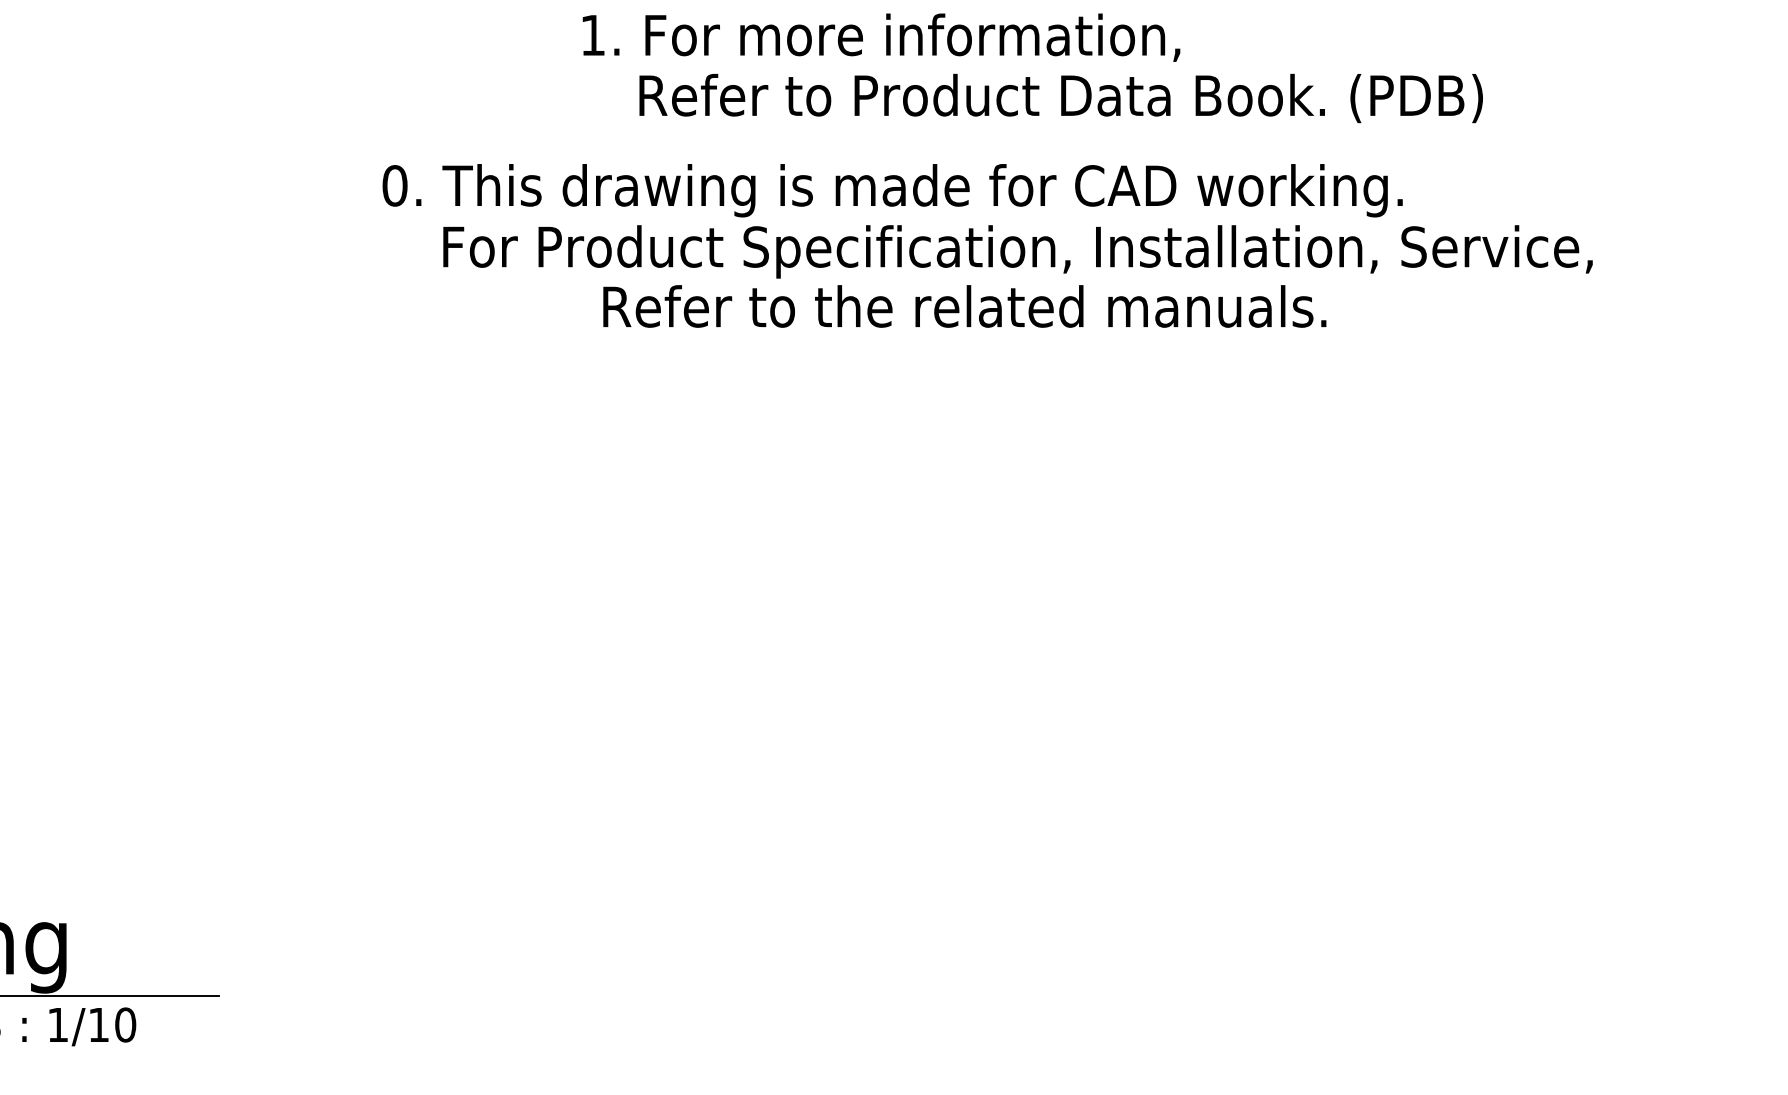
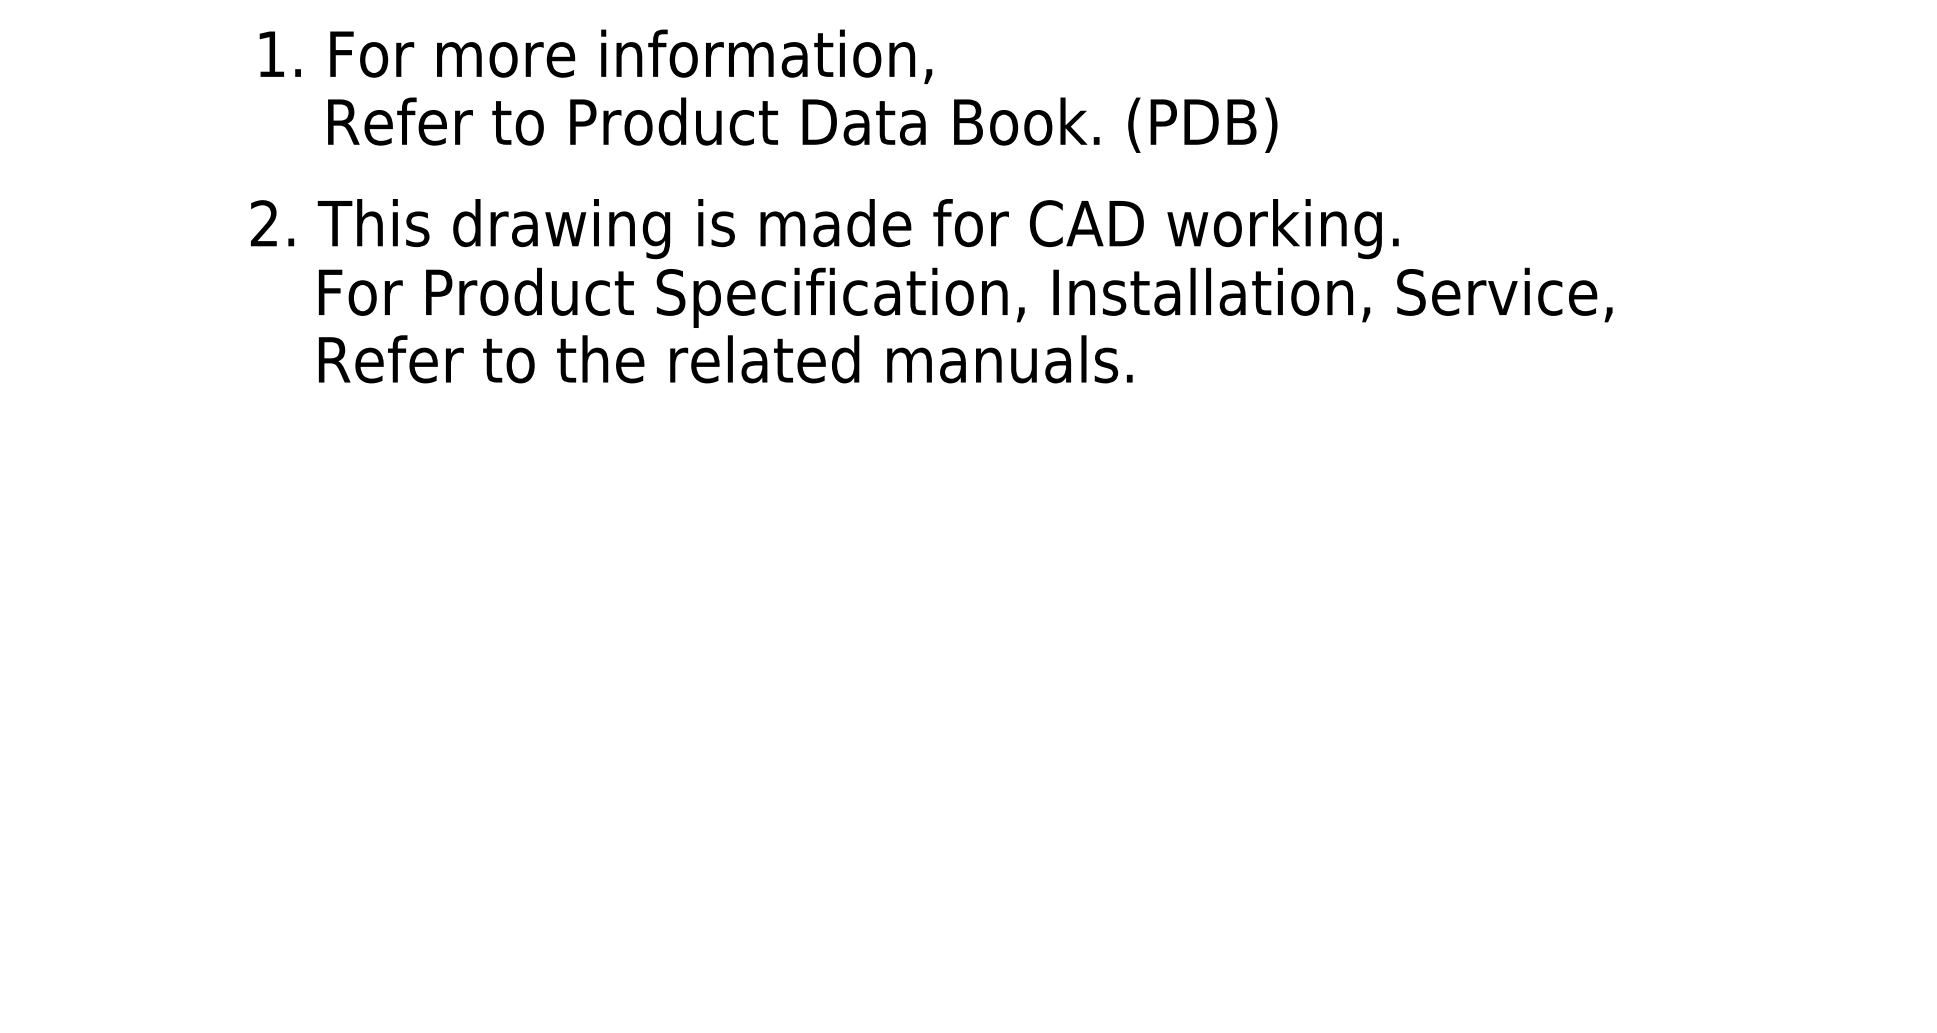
text: (881, 37) -> (595, 56), moved
text: (1060, 98) -> (801, 125), moved
text: (394, 185) -> (263, 223), 0. -> 2.
text: (964, 306) -> (725, 359), moved

